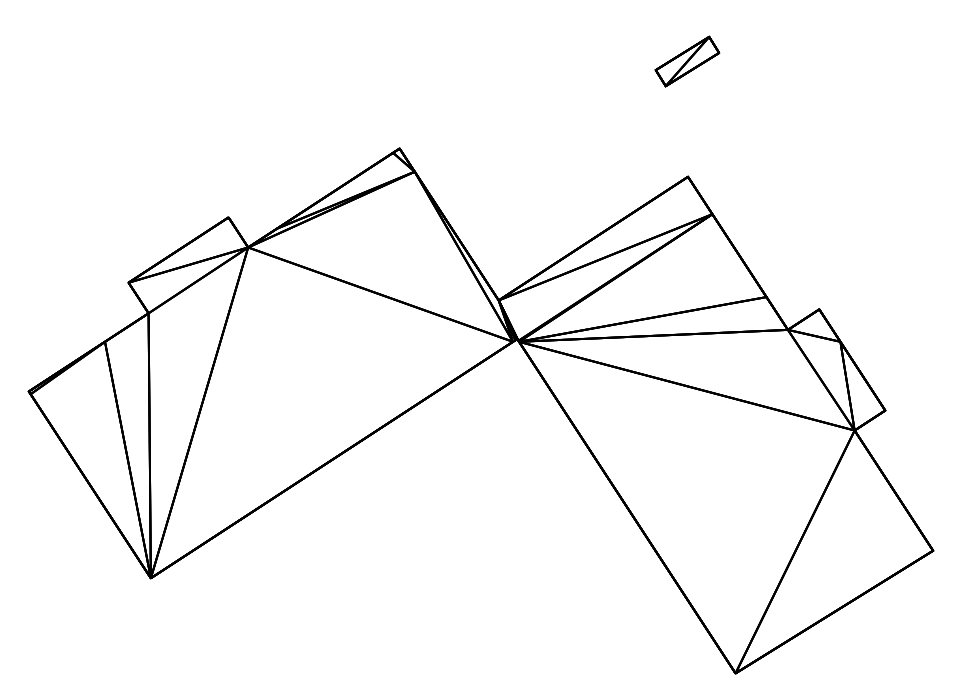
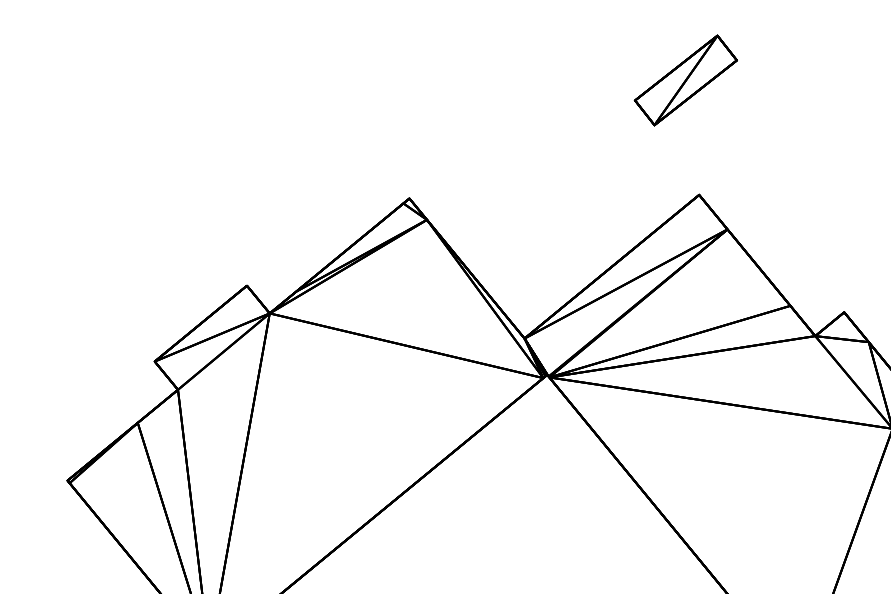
part: (687, 61) -> (686, 80), size x1.67

